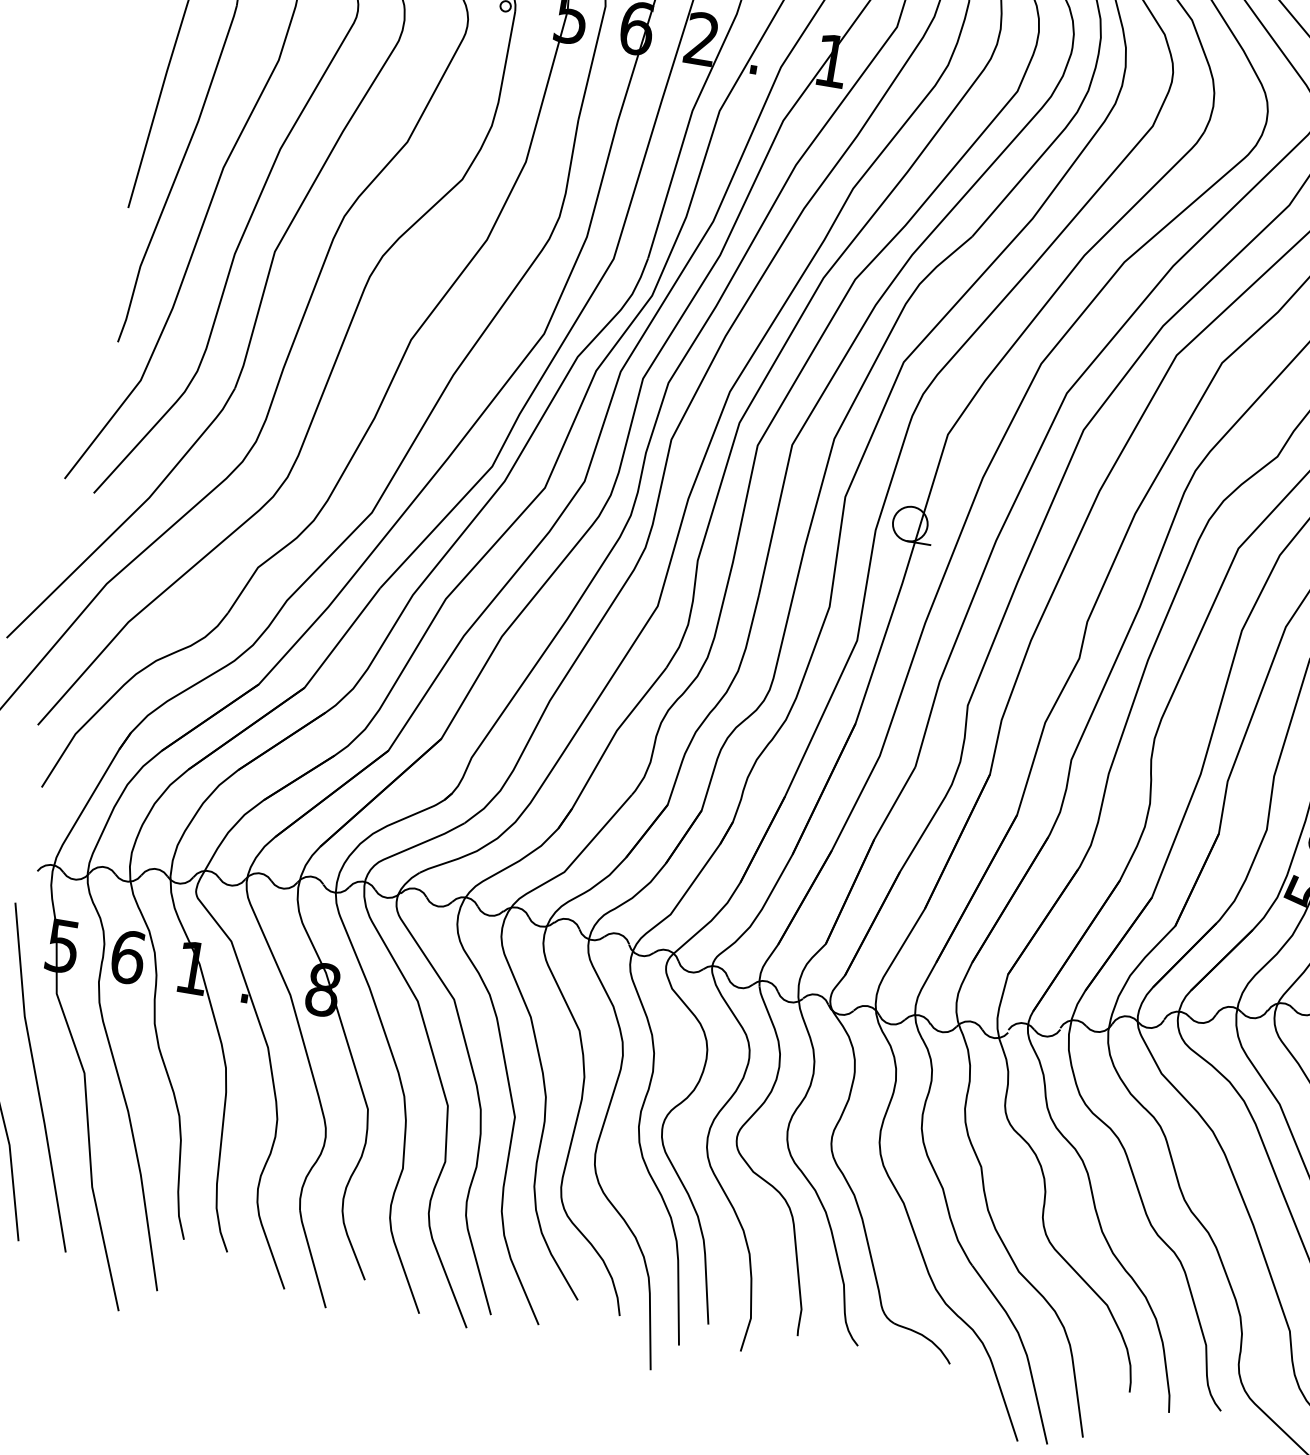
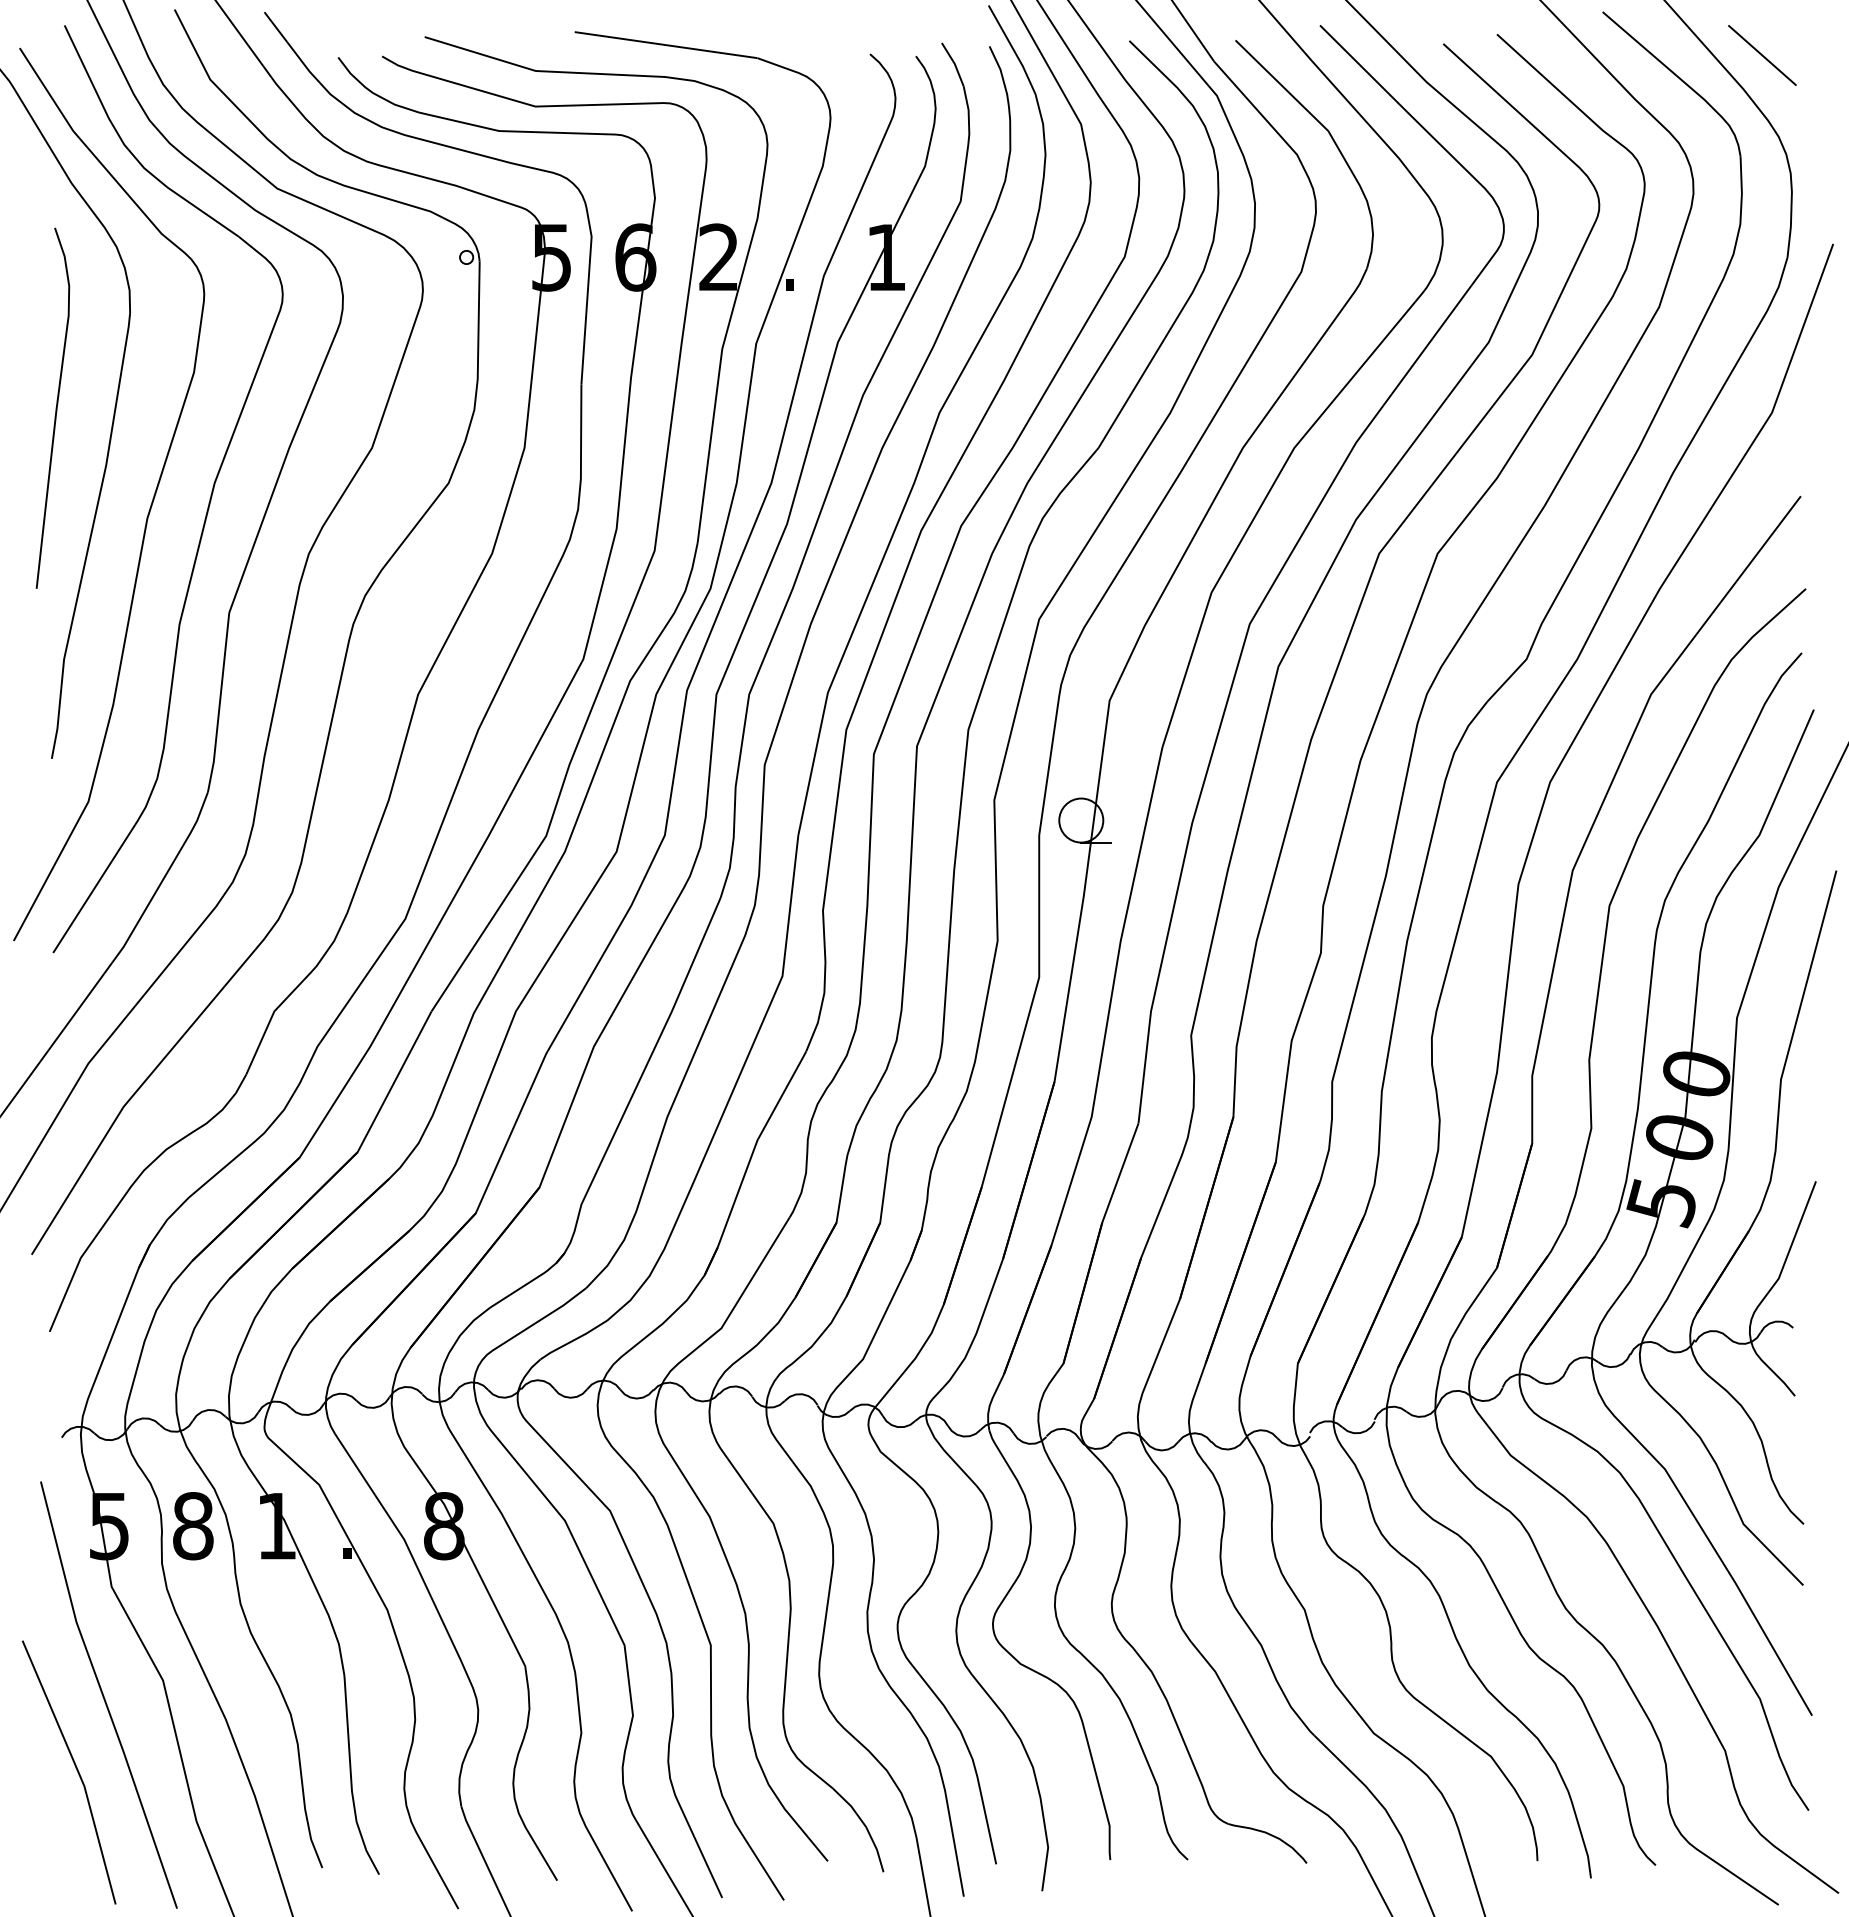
text: (128, 957) -> (193, 1526), 6 -> 8

